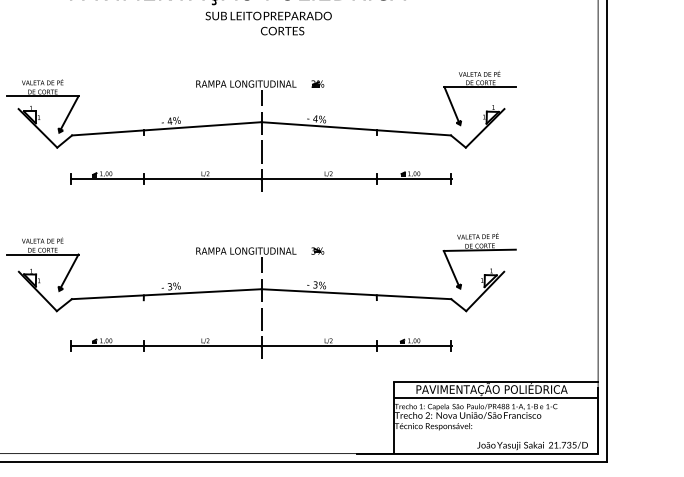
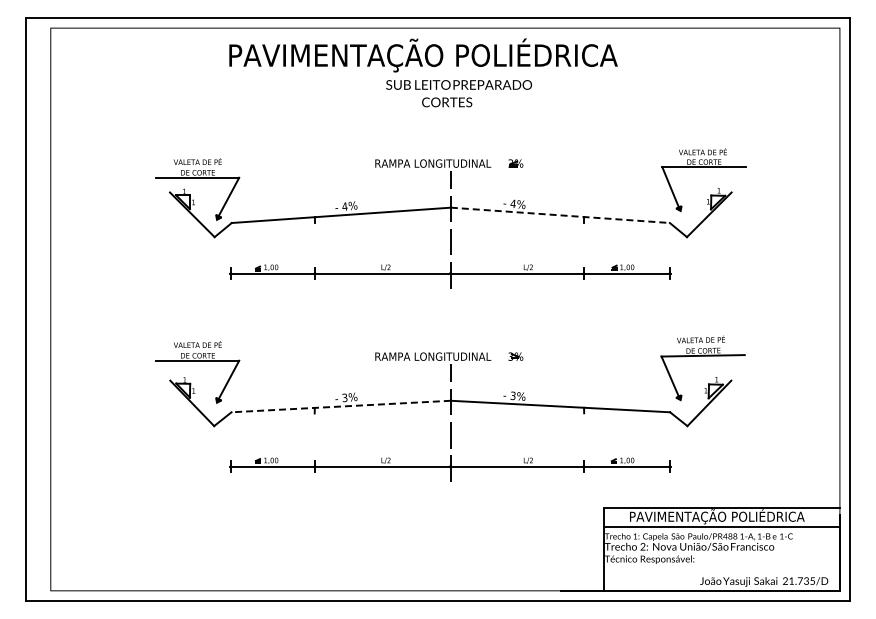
text: (282, 31) -> (447, 102), moved
line: (356, 128) -> (560, 215), solid -> dashed
line: (166, 294) -> (341, 406), solid -> dashed

